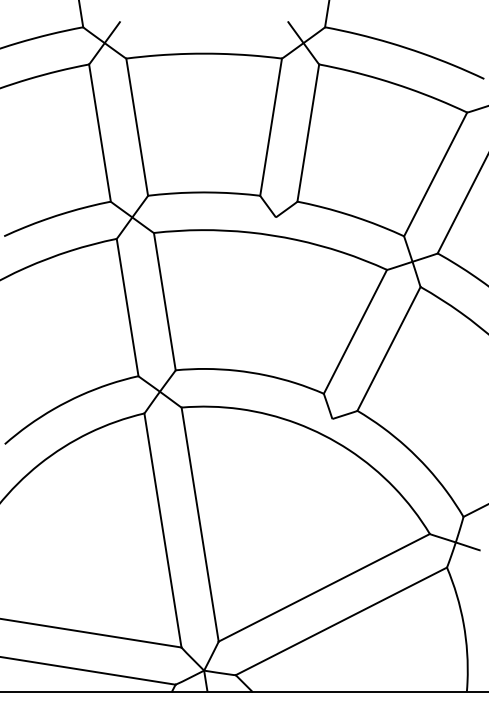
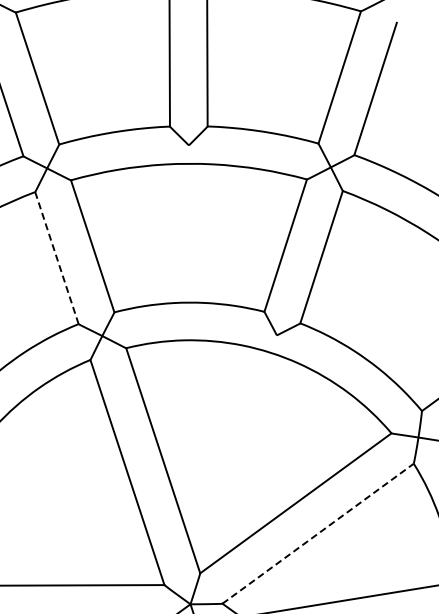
line: (127, 307) -> (56, 258), solid -> dashed
line: (341, 621) -> (318, 533), solid -> dashed

